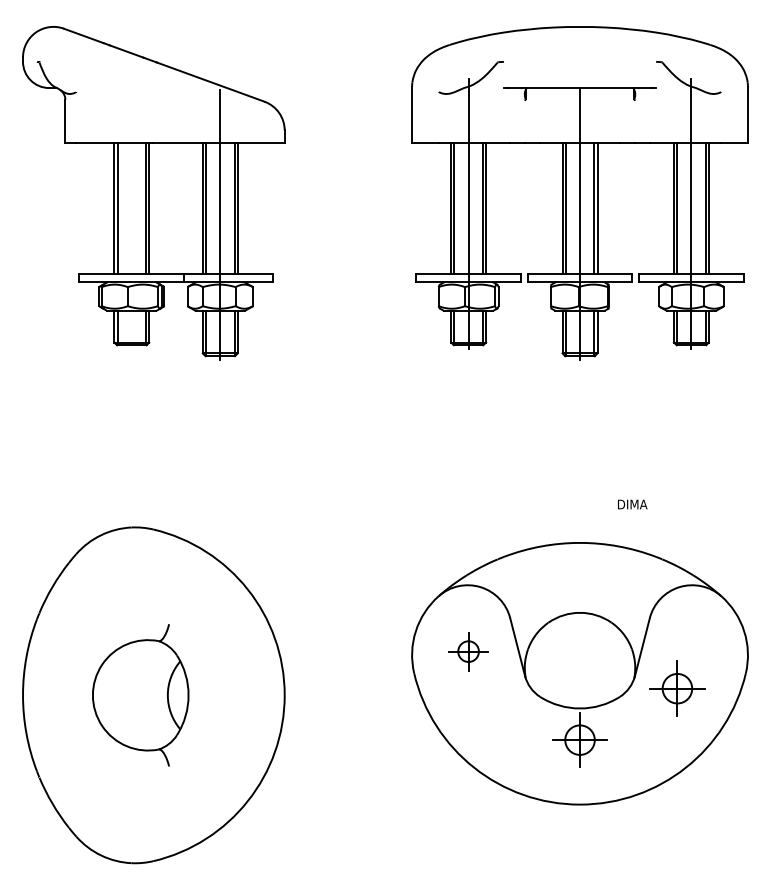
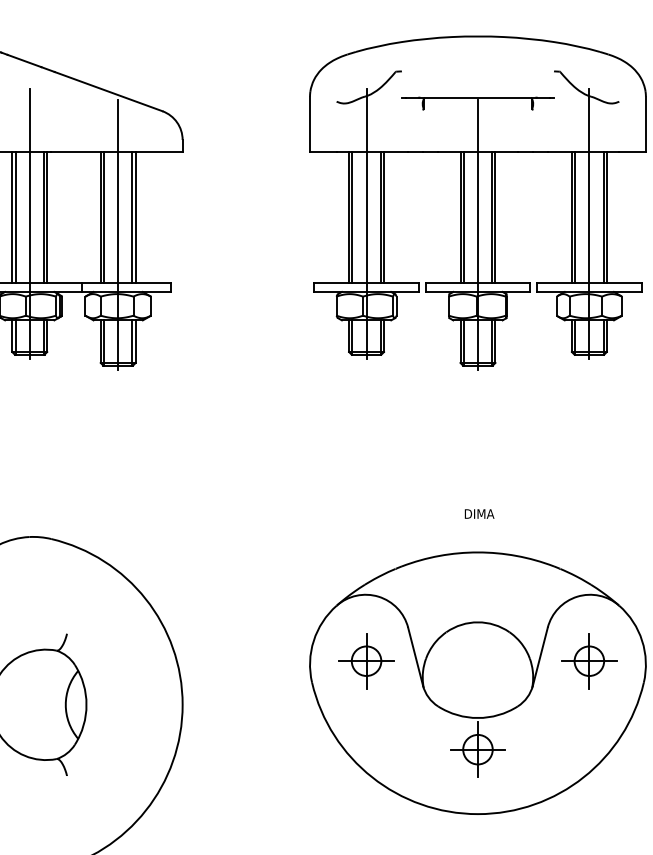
line: (131, 214) -> (29, 224), added
text: (632, 504) -> (479, 514), moved
part: (468, 651) -> (366, 661), size x1.43
part: (677, 688) -> (589, 661), moved

